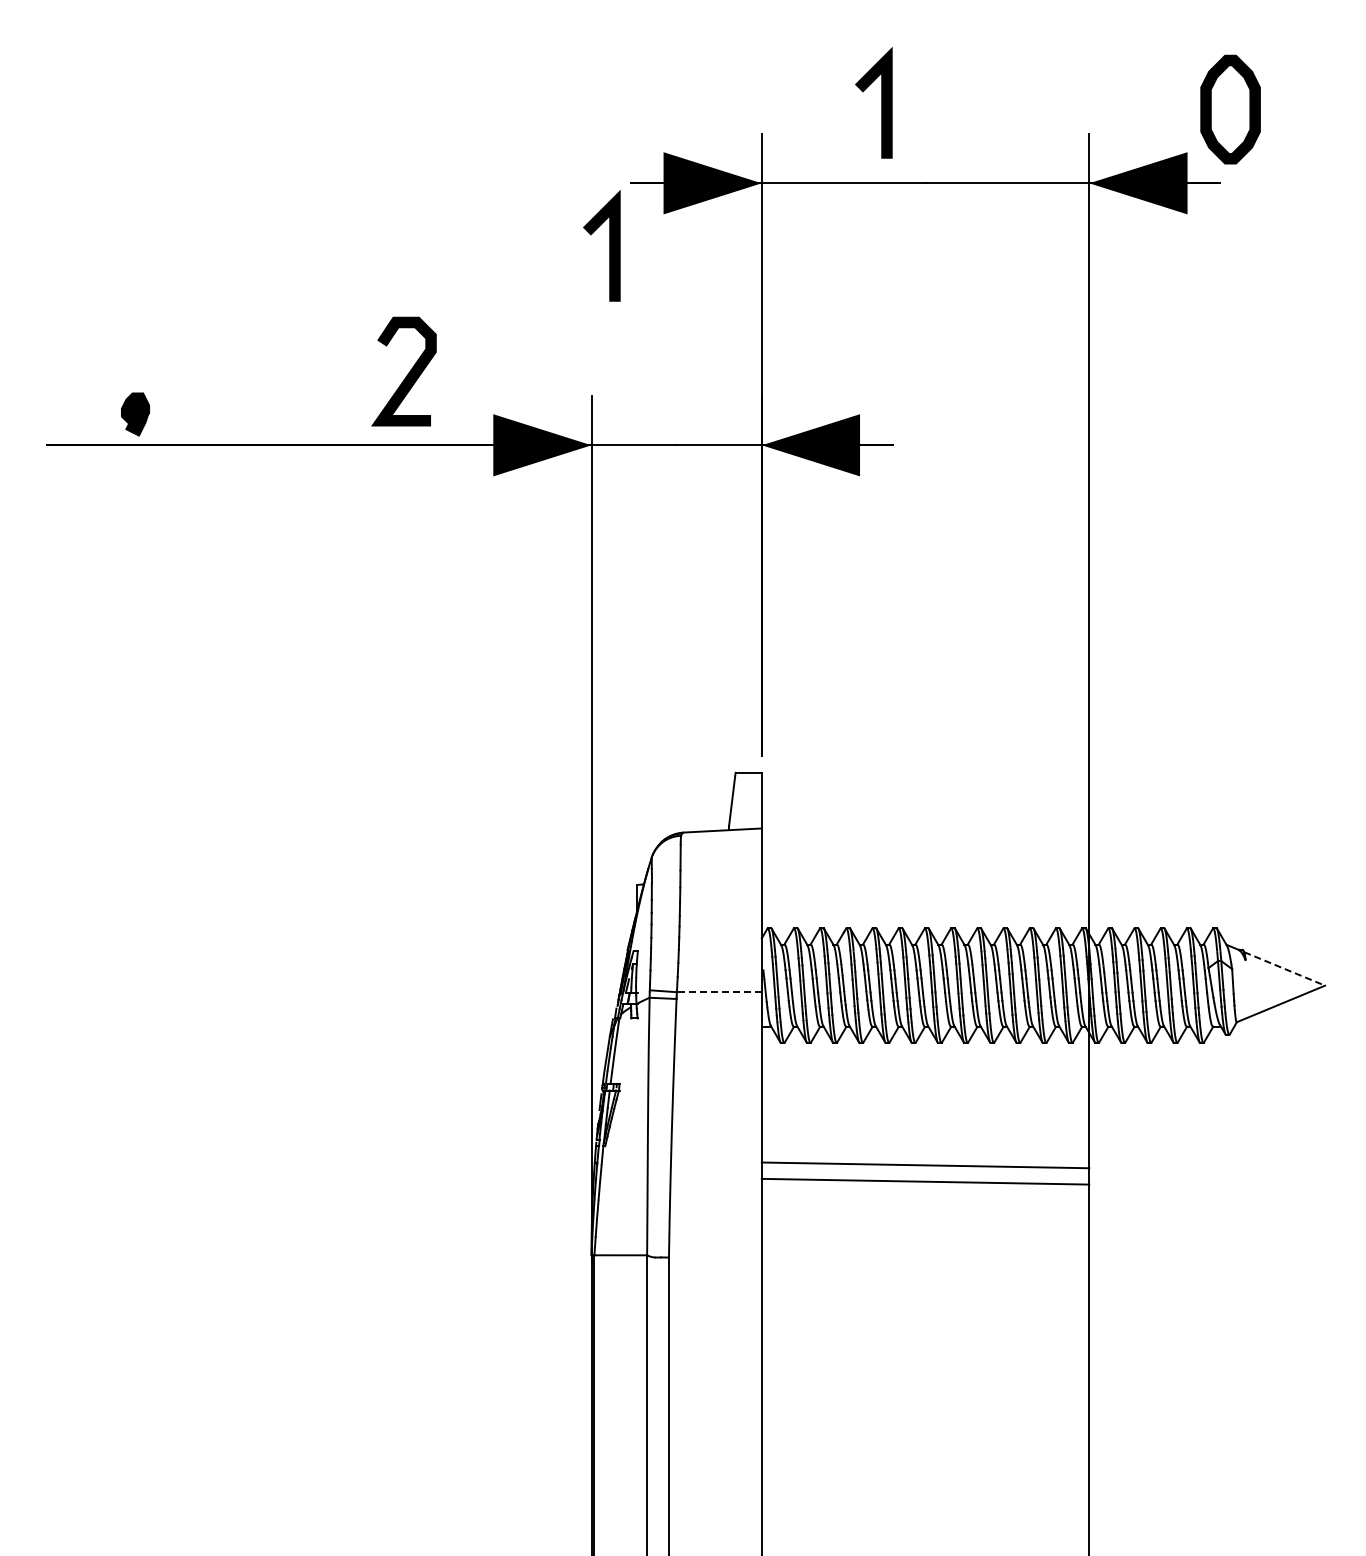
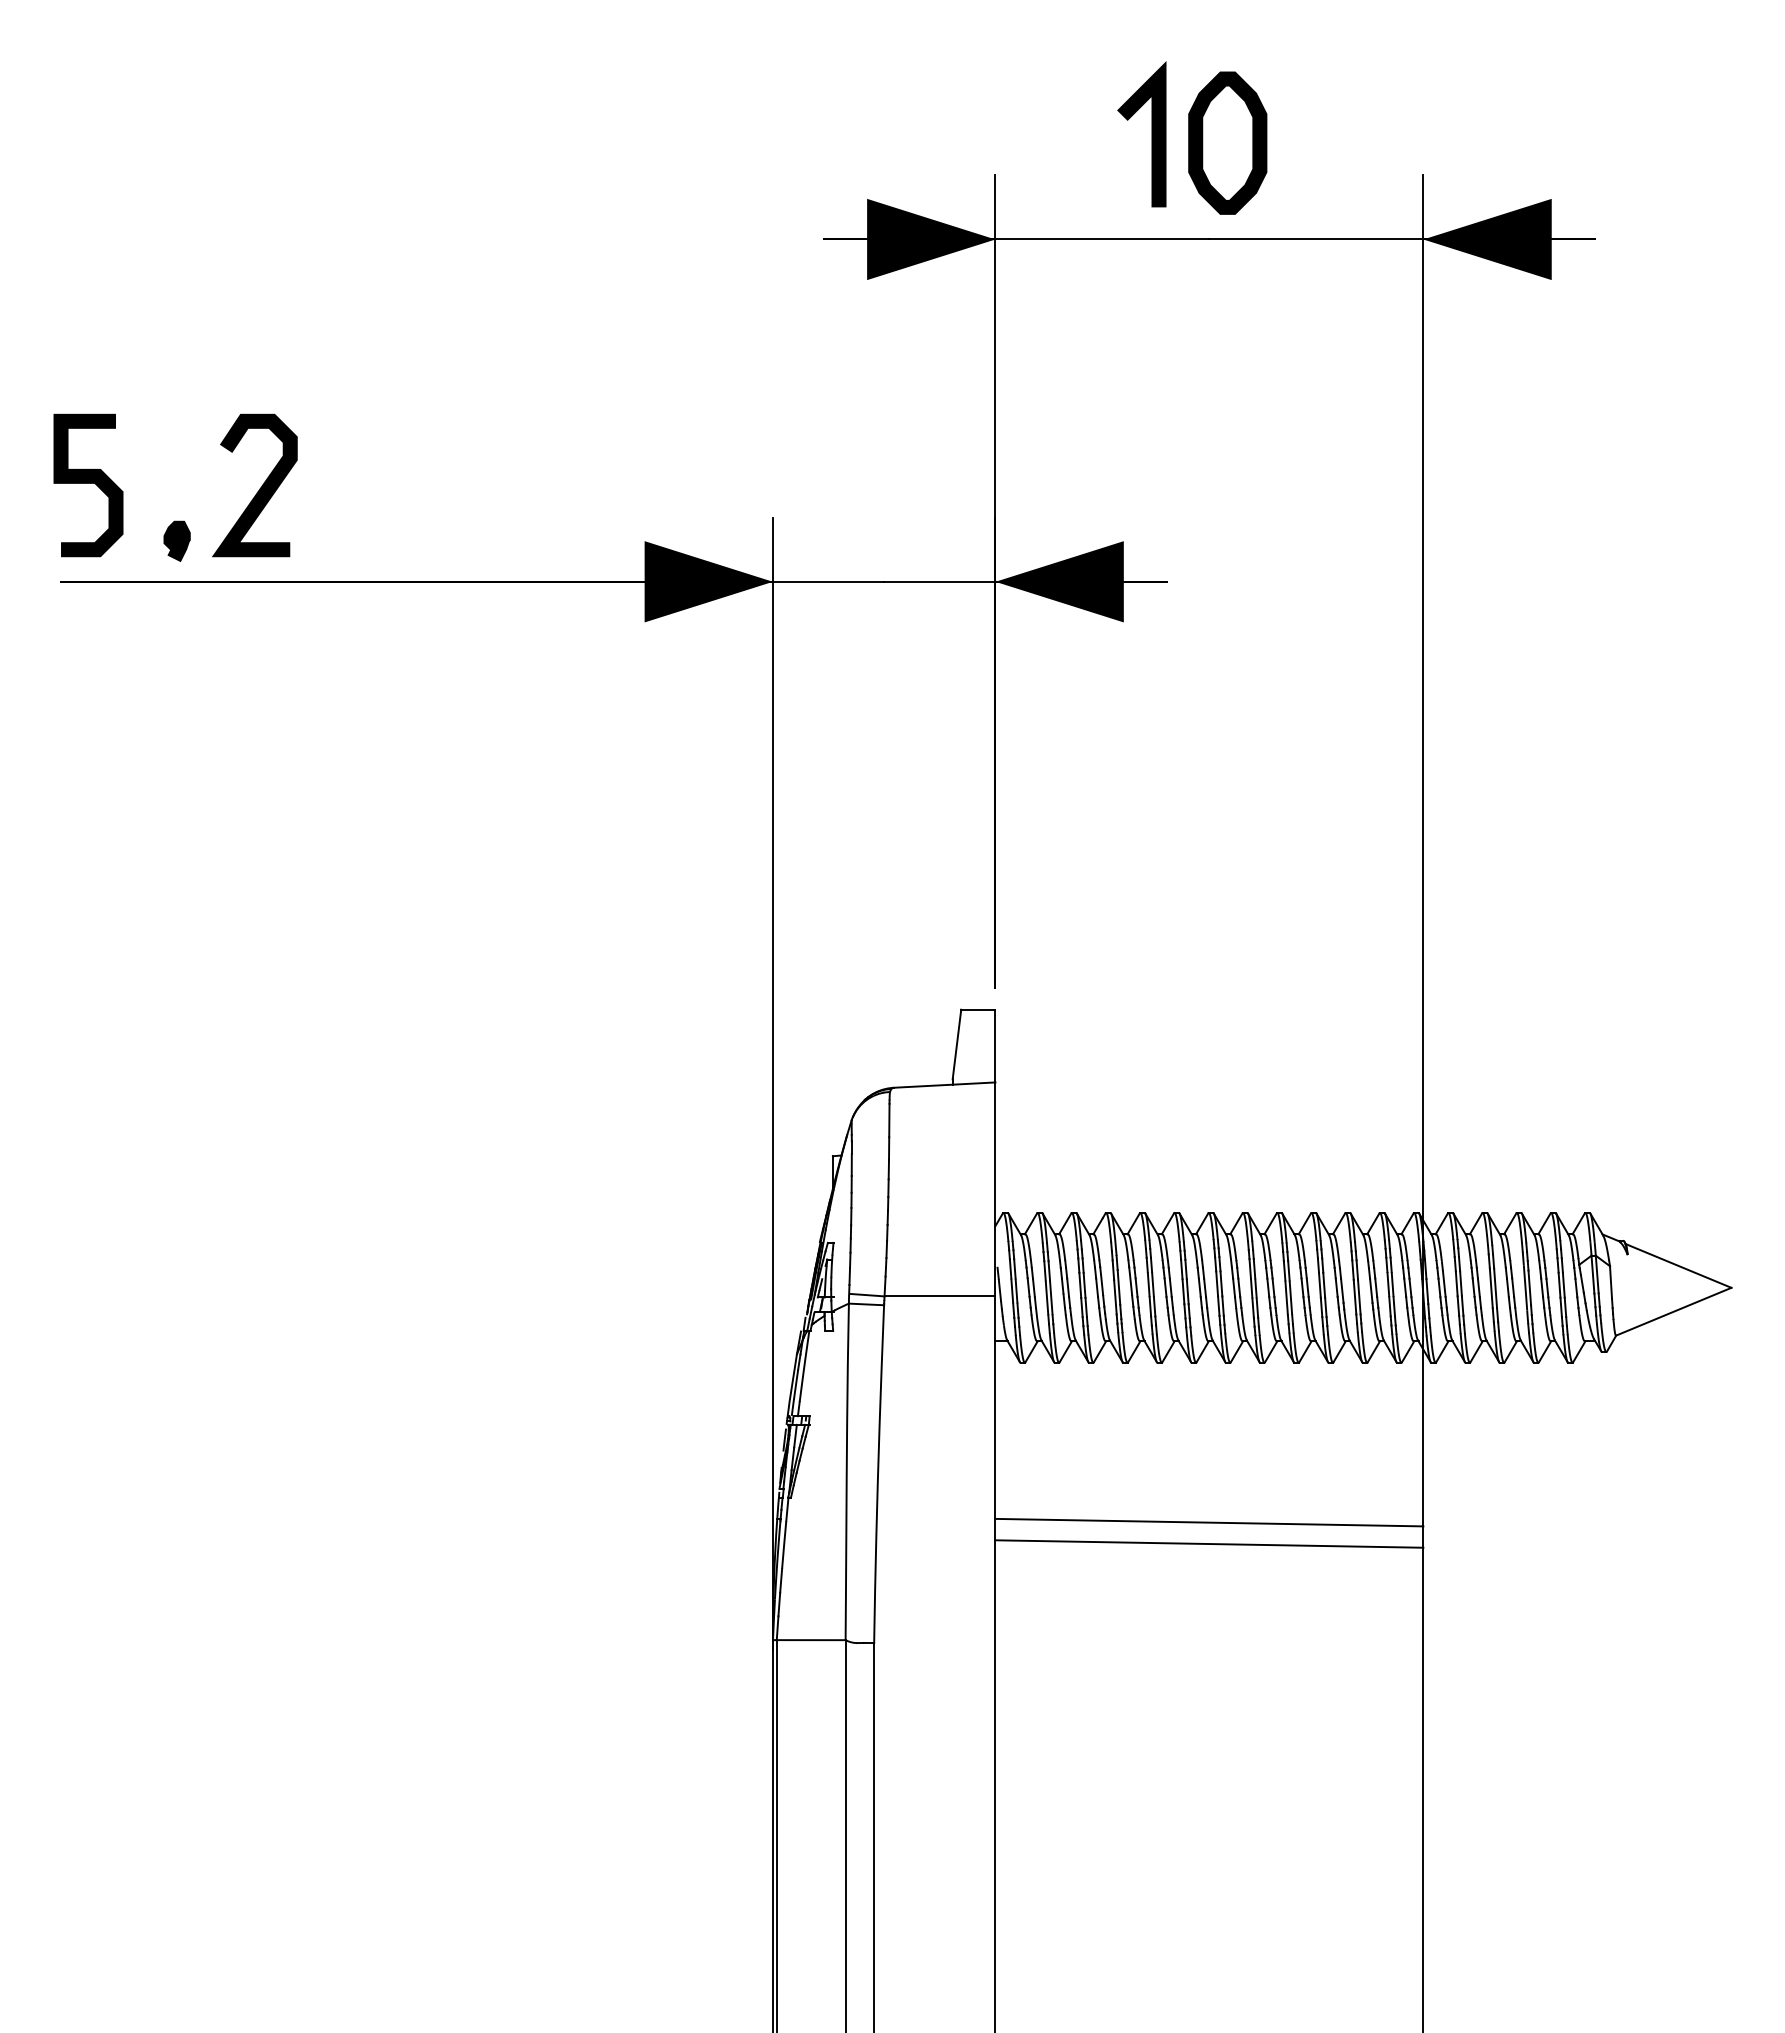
part: (1230, 109) -> (1227, 143), moved
line: (609, 245) -> (796, 320), removed
curve: (67, 370) -> (88, 484), added
curve: (407, 374) -> (259, 489), moved
part: (135, 413) -> (177, 540), size x0.71
line: (1284, 968) -> (1678, 1265), dashed -> solid
line: (718, 992) -> (938, 1296), dashed -> solid

